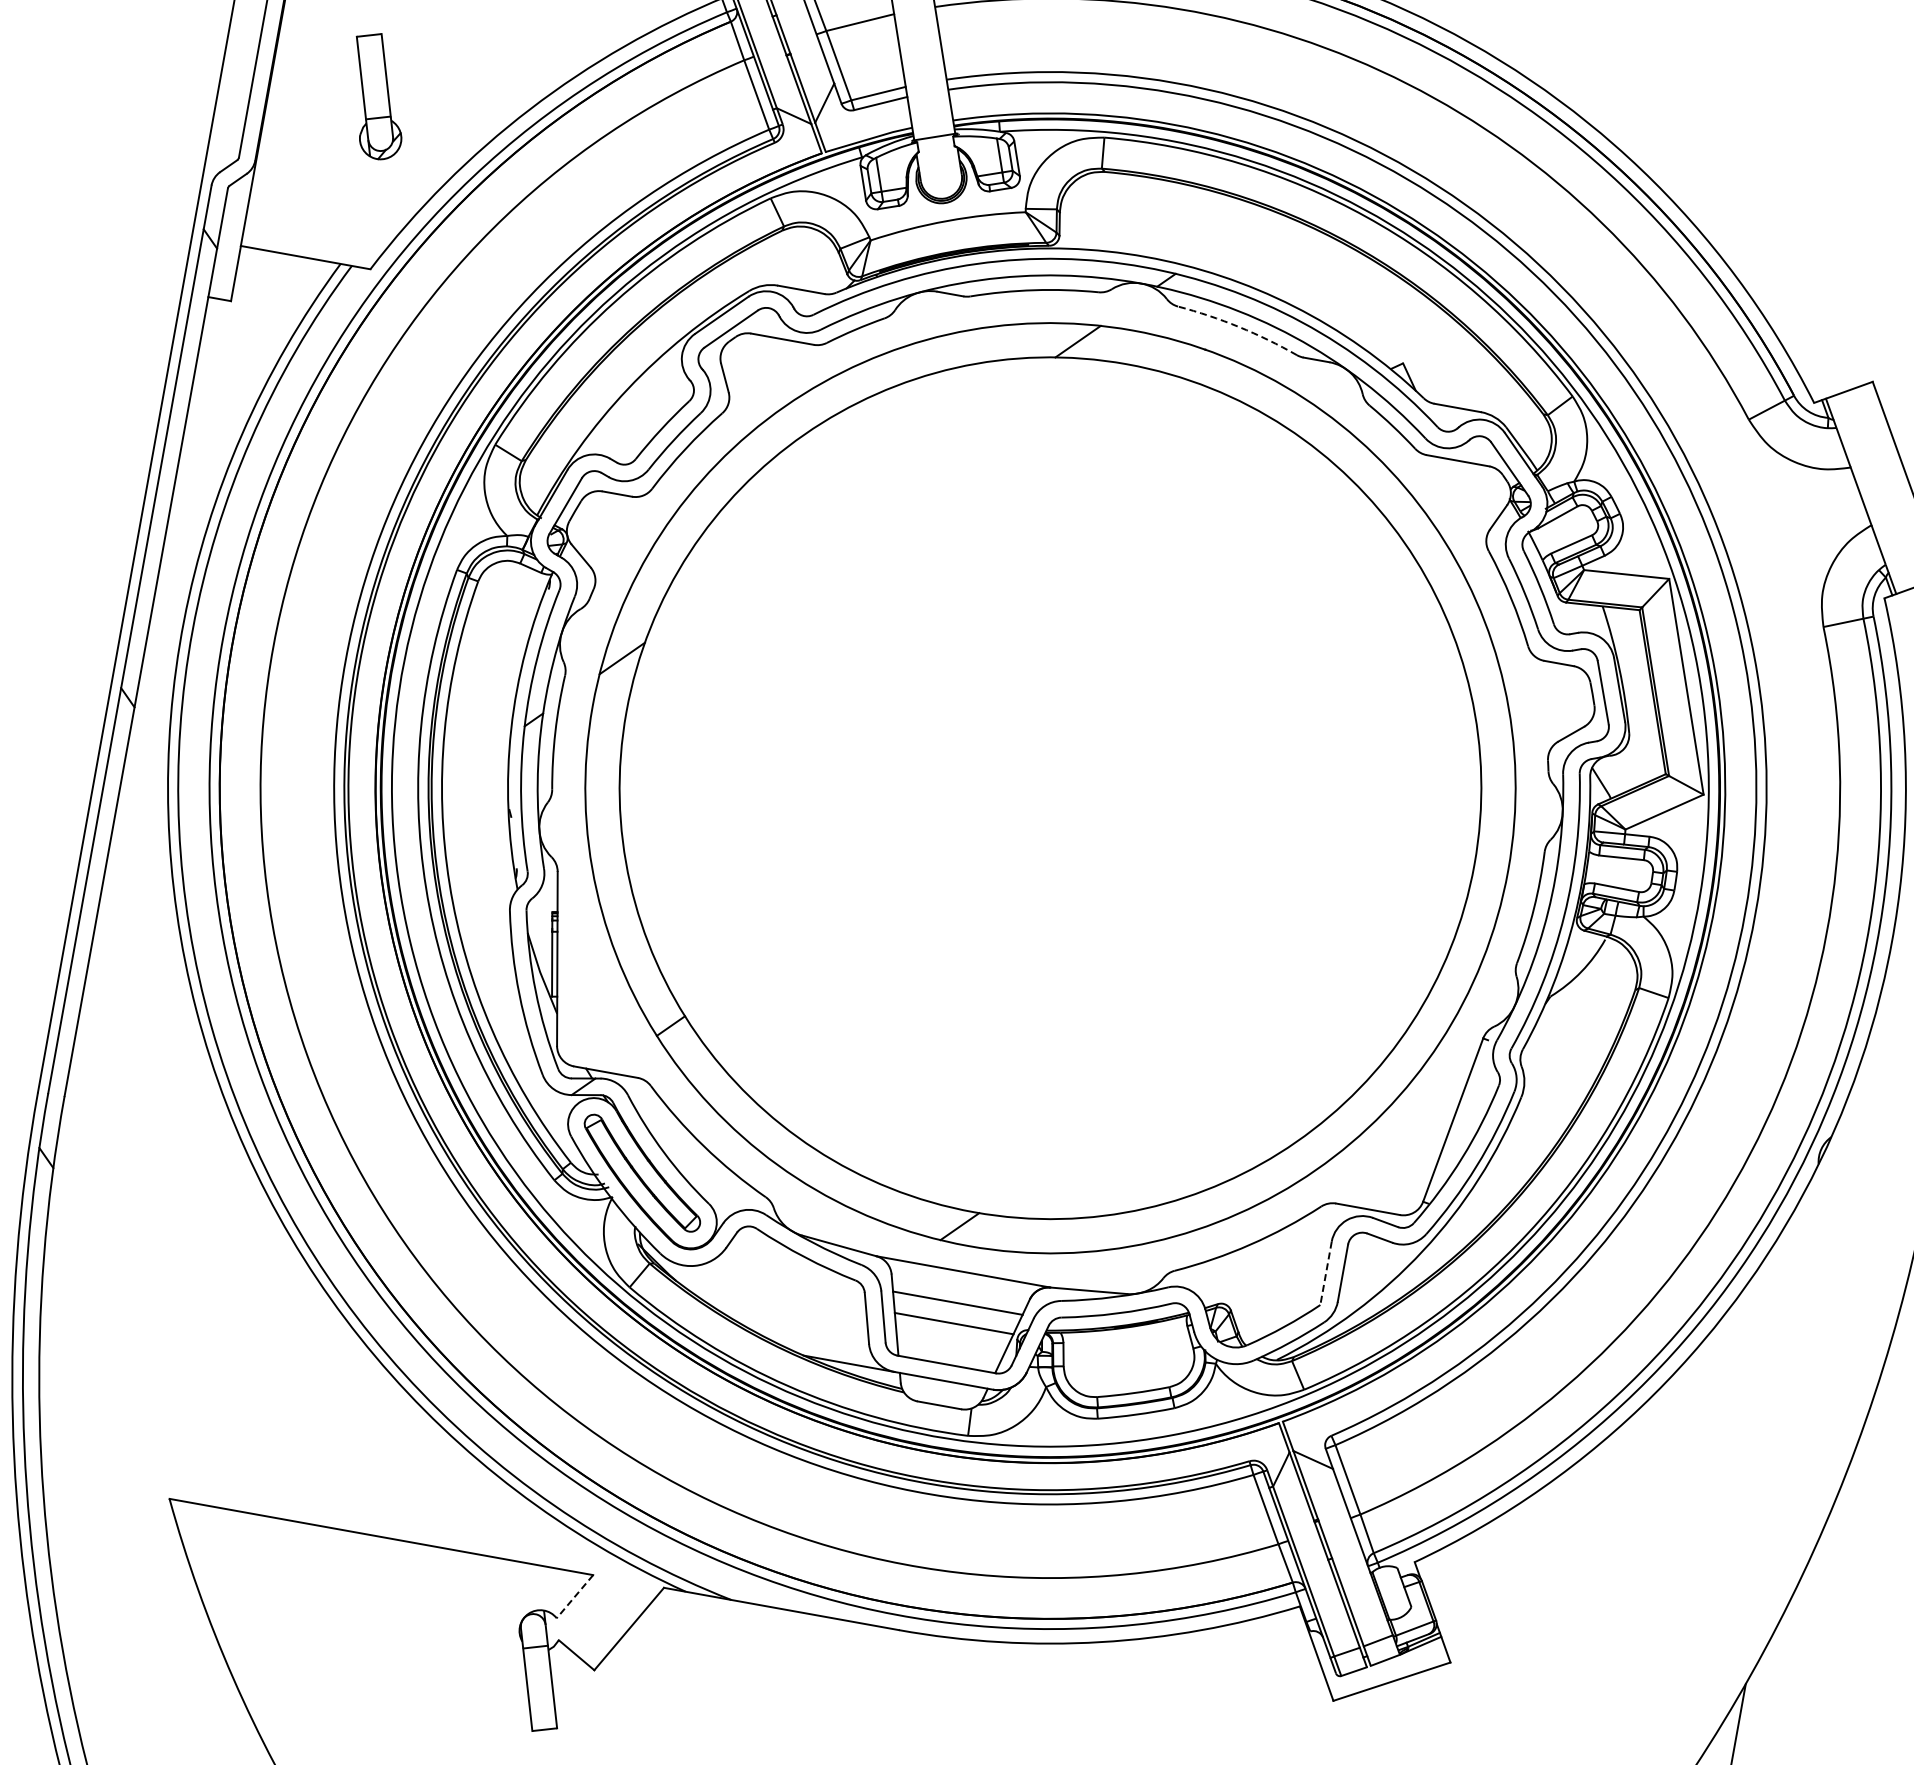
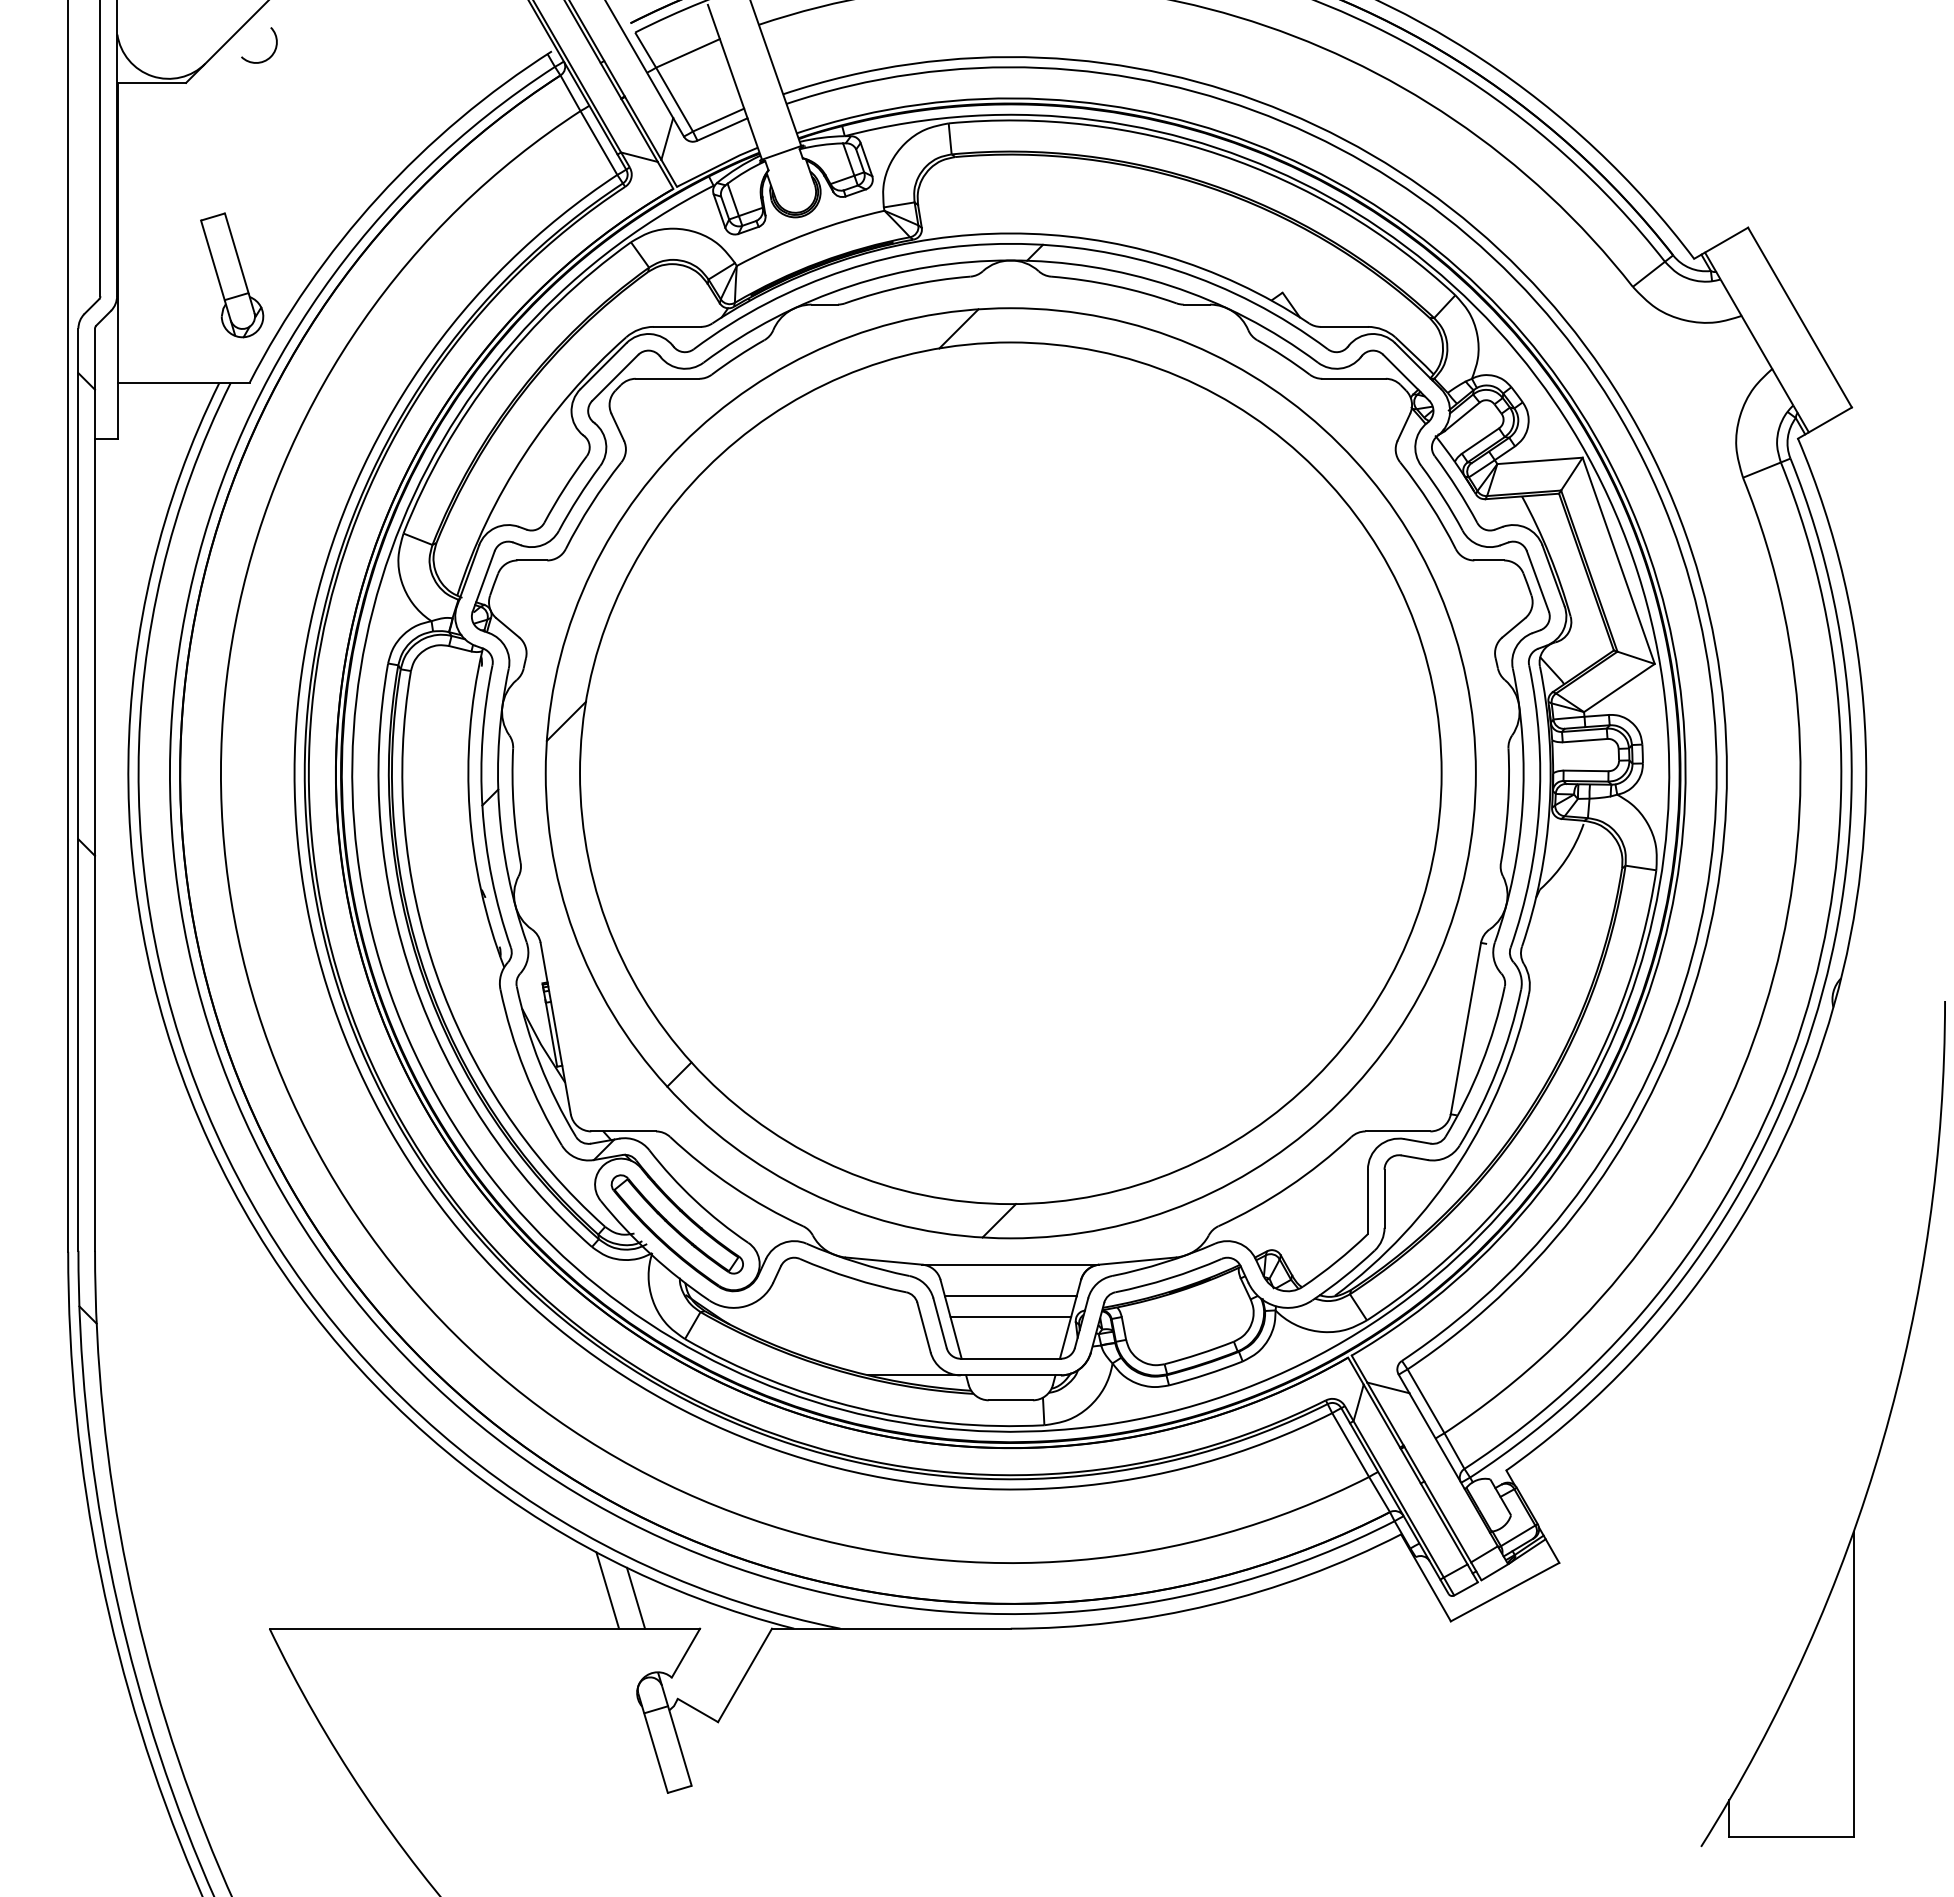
part: (378, 96) -> (232, 275), moved
arc: (1238, 326) -> (1114, 285), dashed -> solid
line: (1325, 1273) -> (1367, 1202), dashed -> solid
line: (508, 1521) -> (607, 1590), added
line: (536, 1533) -> (636, 1597), added
line: (574, 1596) -> (685, 1653), dashed -> solid

